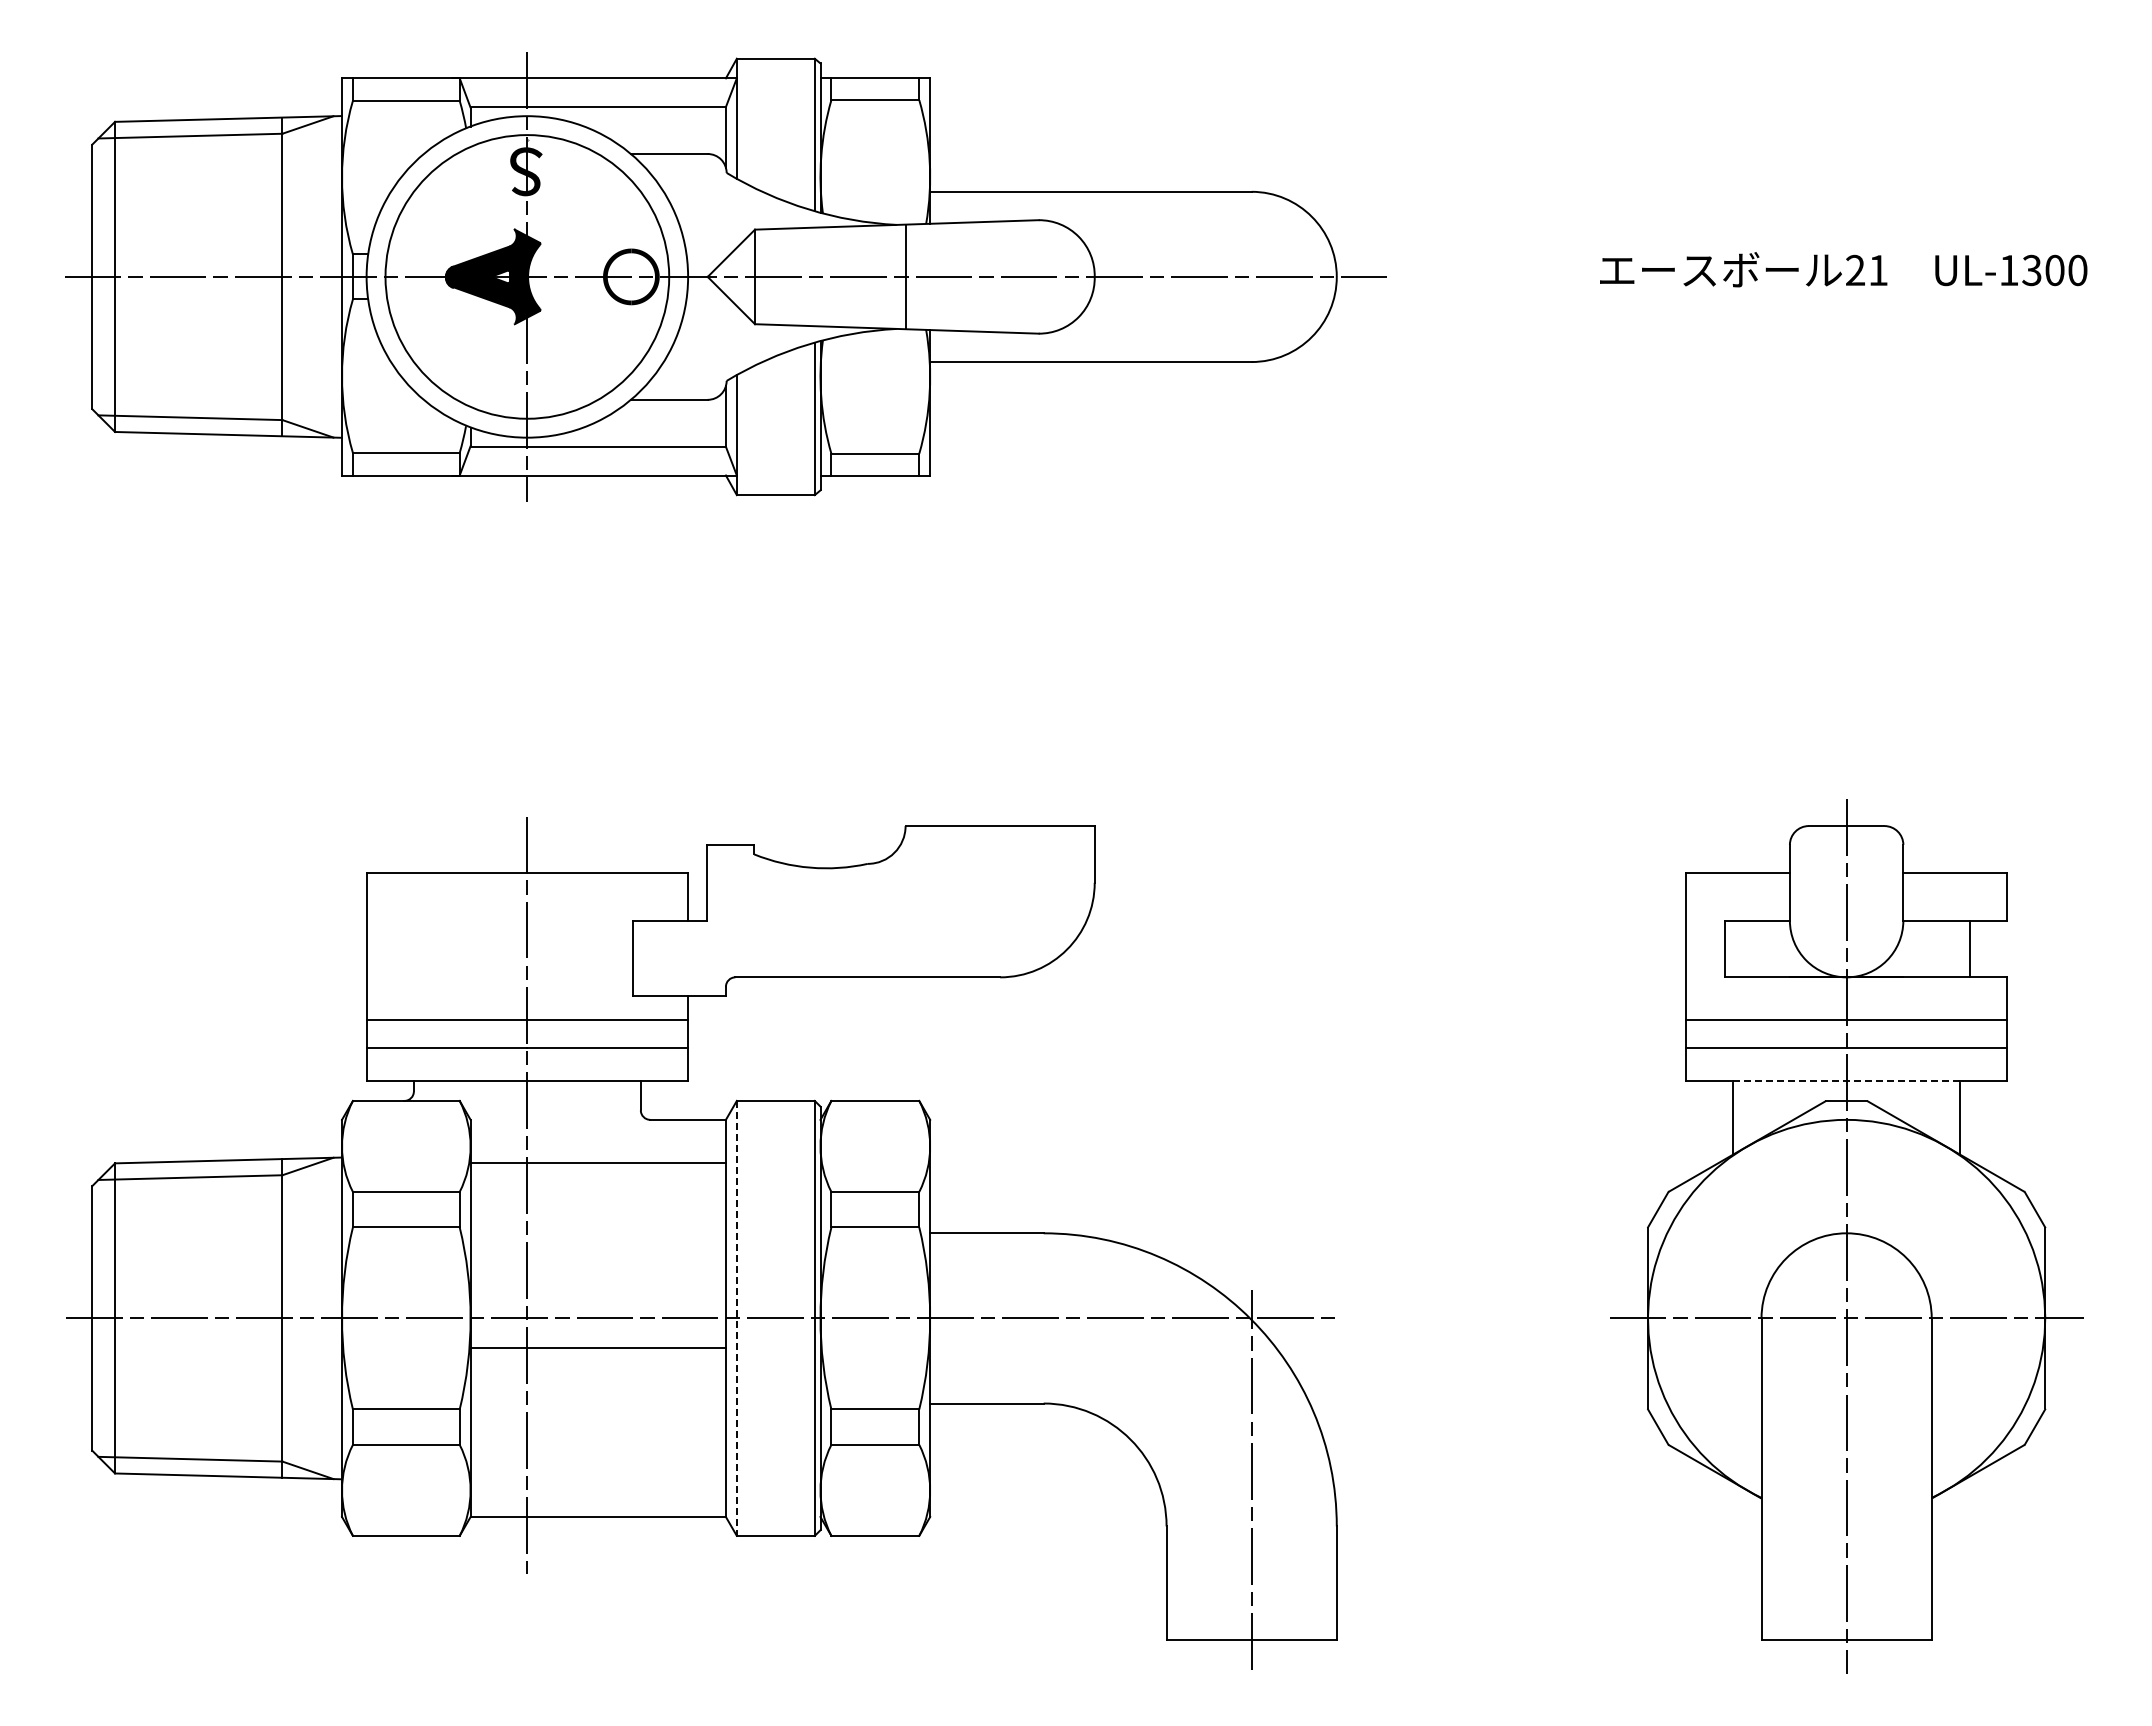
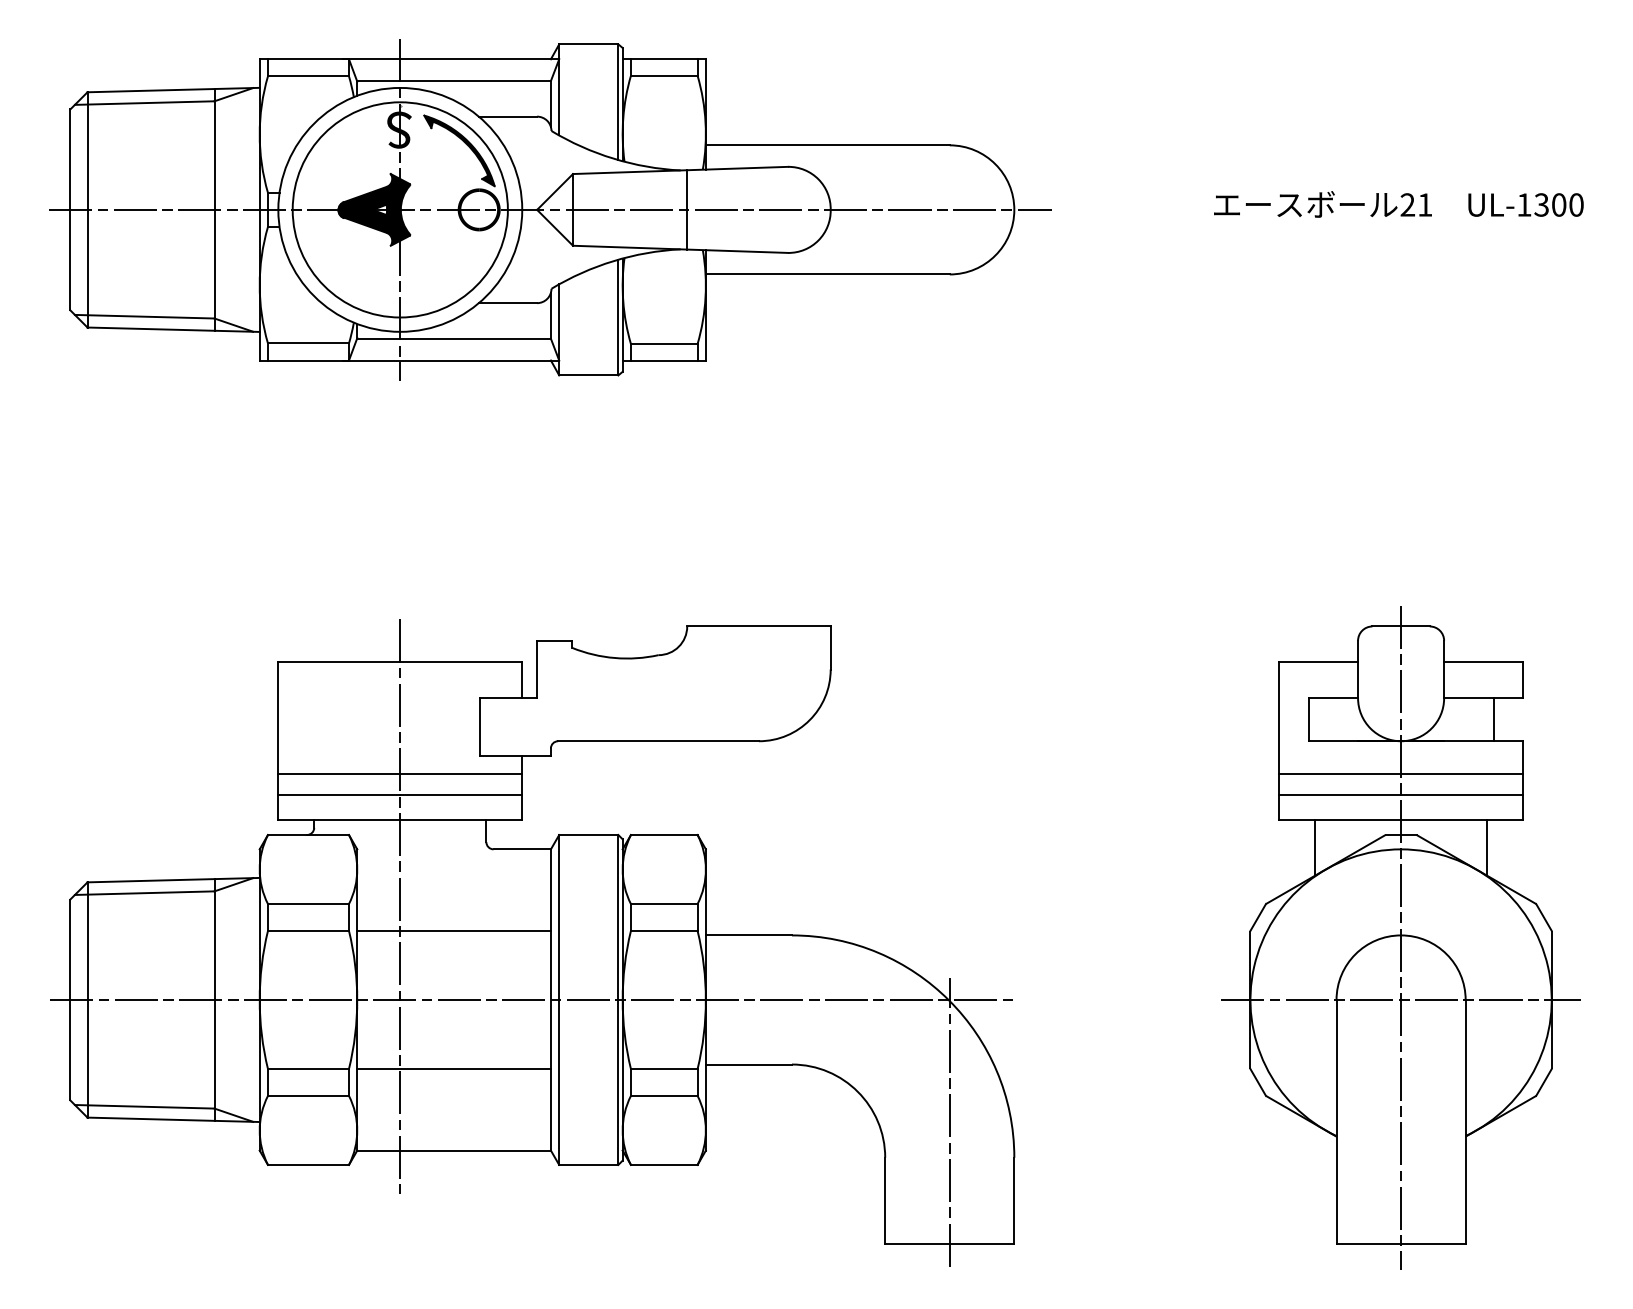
part: (612, 189) -> (464, 143), added
line: (1847, 1081) -> (1401, 820), dashed -> solid
line: (597, 1163) -> (453, 931), moved
line: (736, 1318) -> (558, 1000), dashed -> solid
line: (597, 1348) -> (453, 1069), moved

